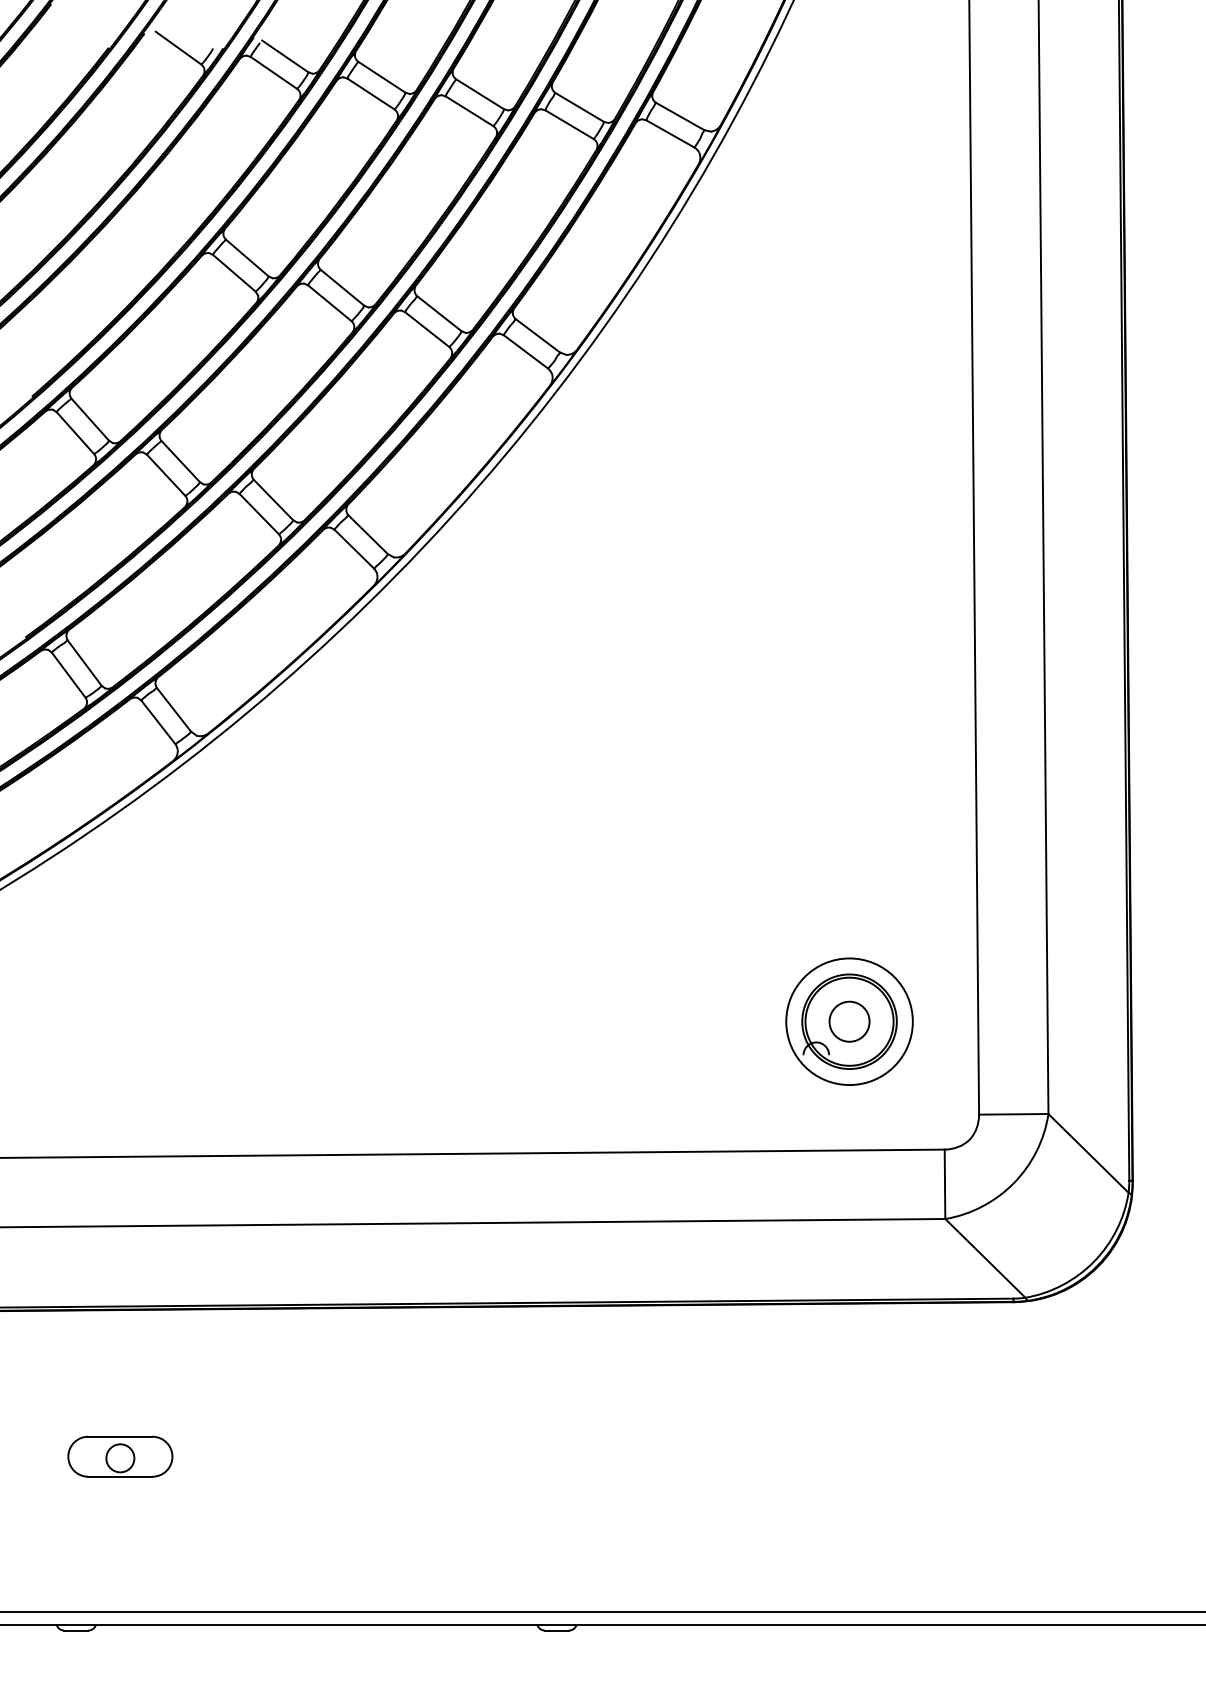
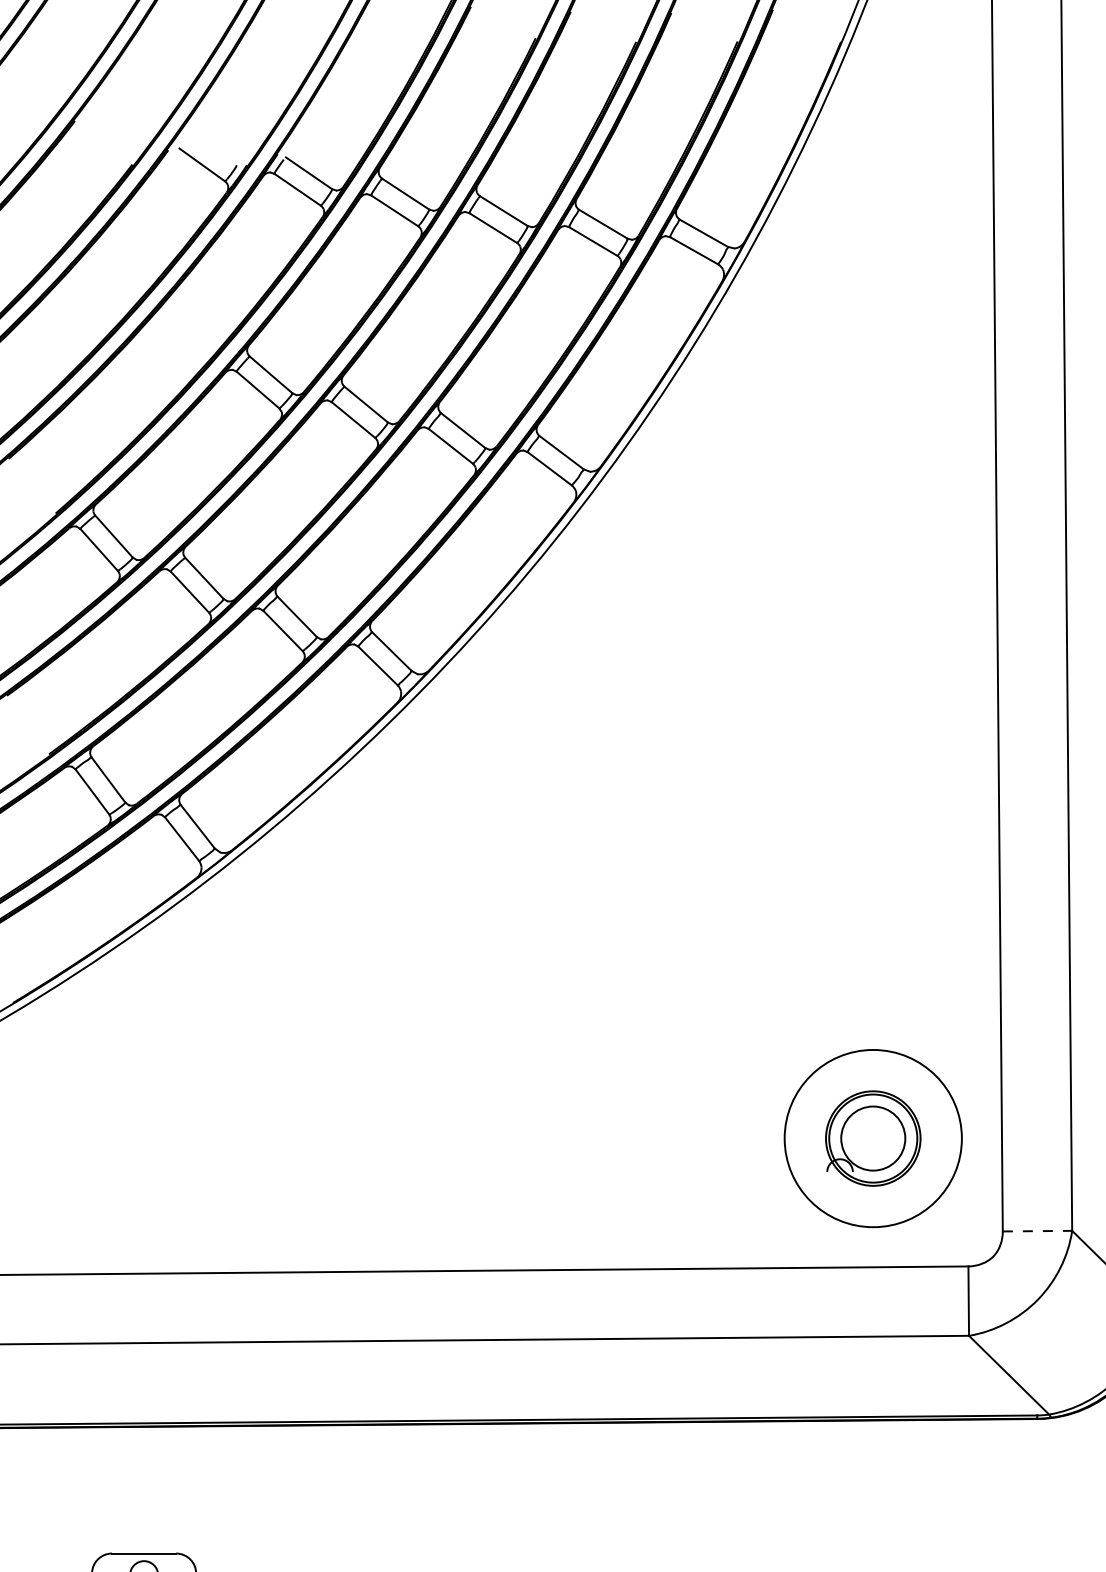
circle: (849, 1021) -> (873, 1138), size x1.4
circle: (849, 1021) -> (873, 1138), size x1.6
line: (1013, 1114) -> (1037, 1231), solid -> dashed

